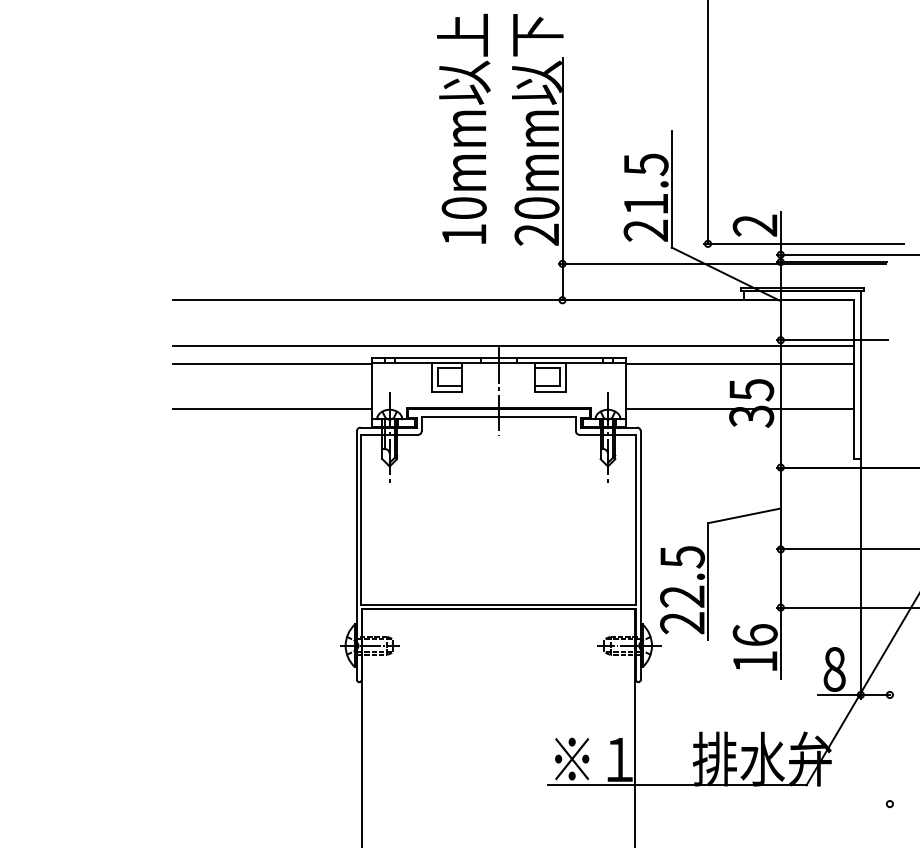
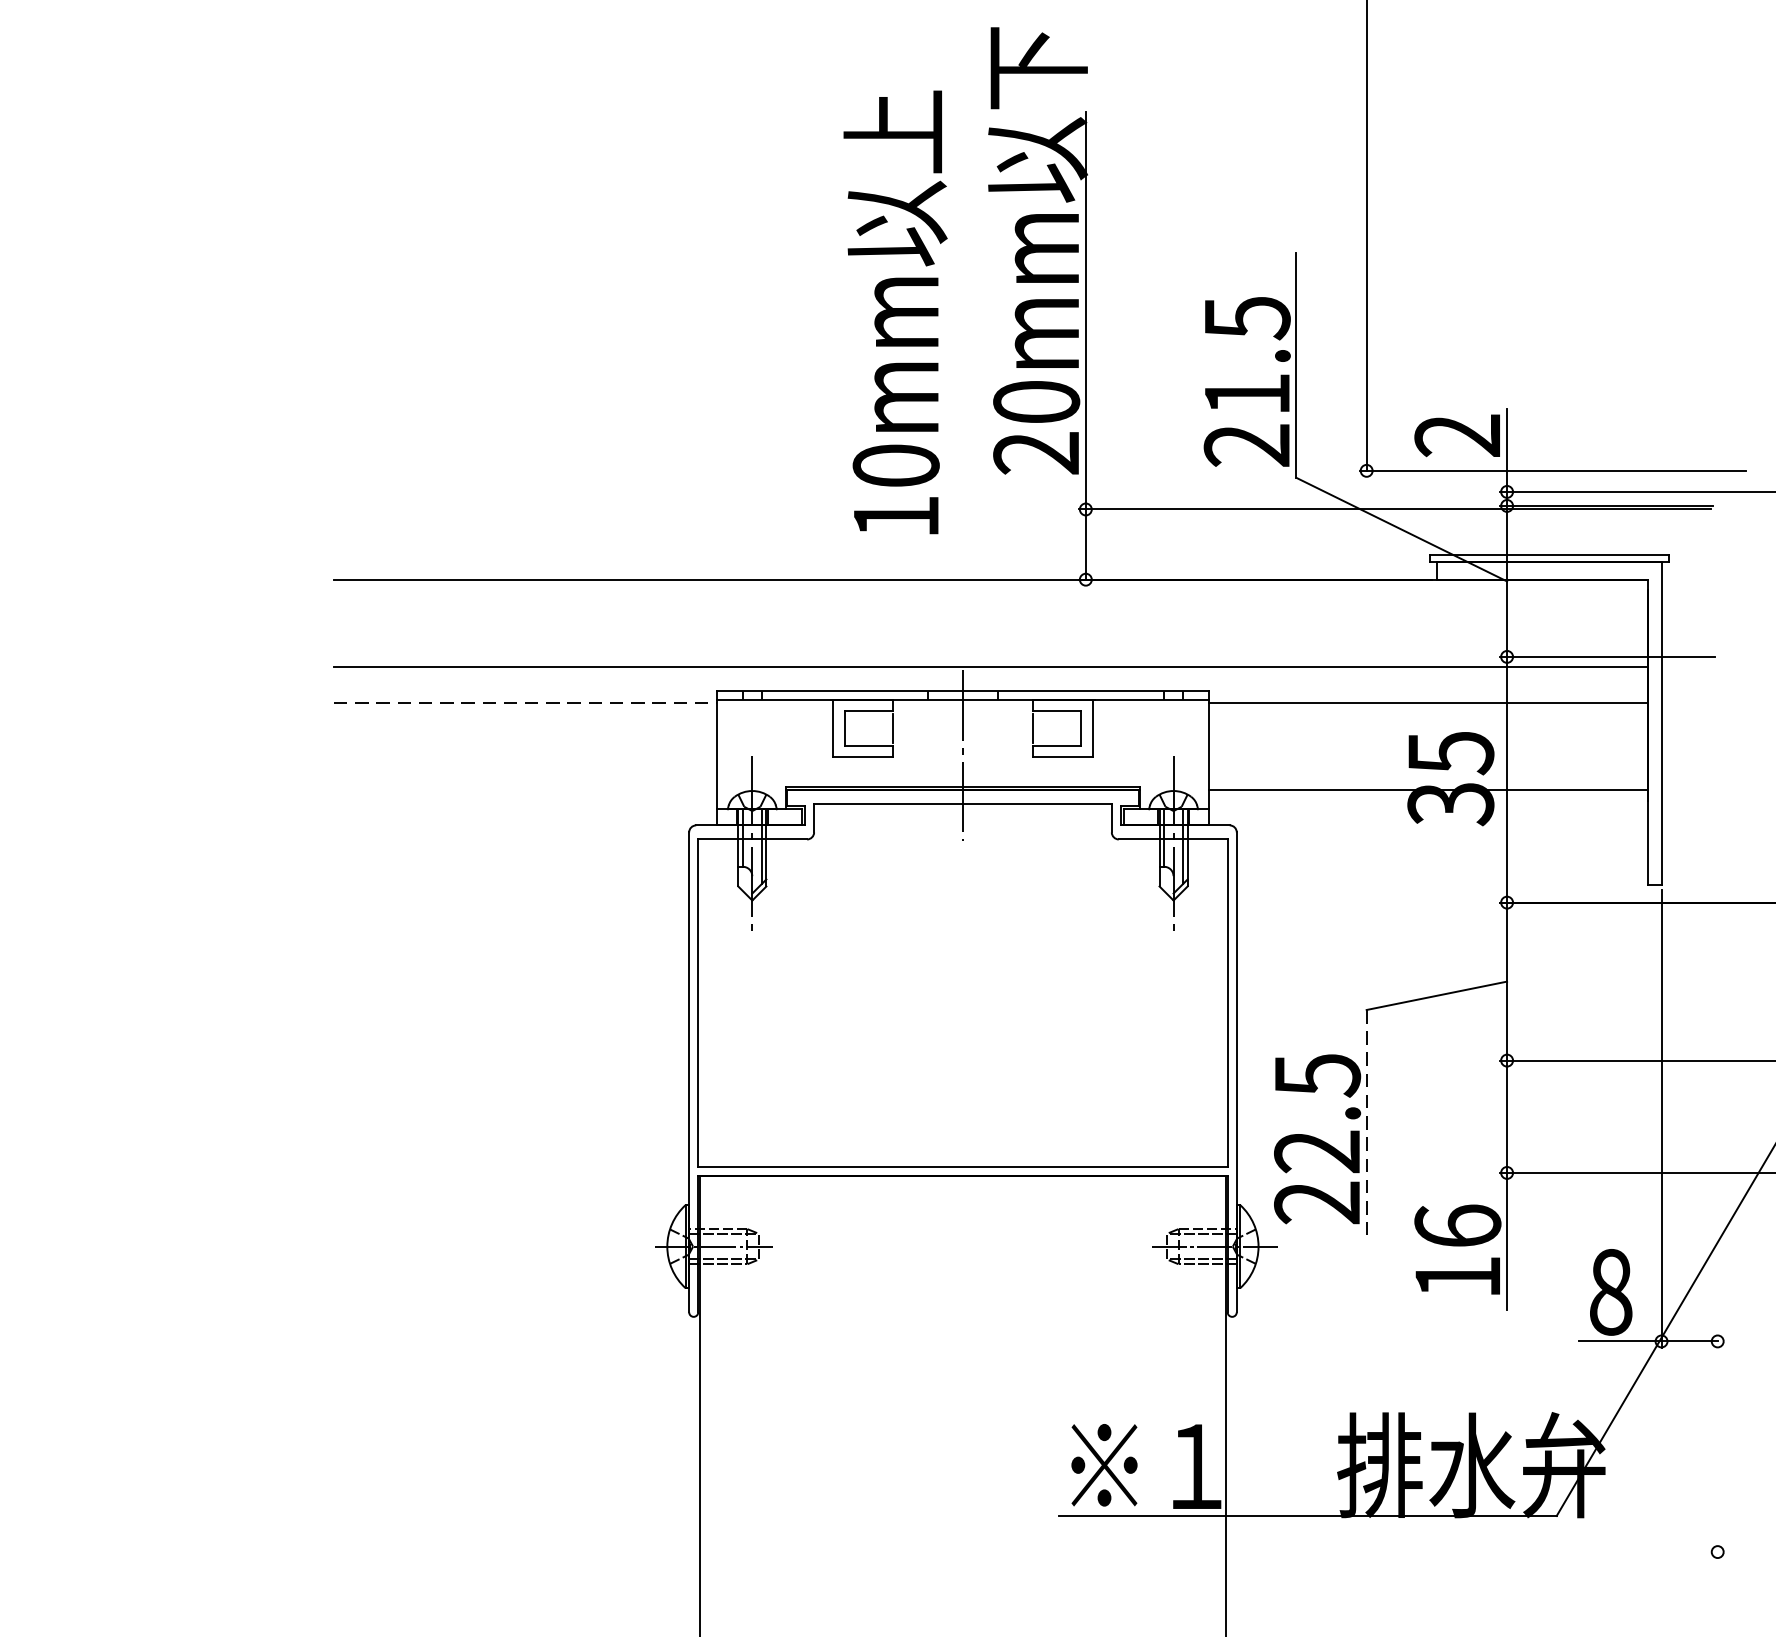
text: (463, 128) -> (894, 311), moved
line: (272, 363) -> (526, 701), solid -> dashed
line: (271, 409) -> (524, 790), removed
line: (708, 582) -> (1367, 1124), solid -> dashed

